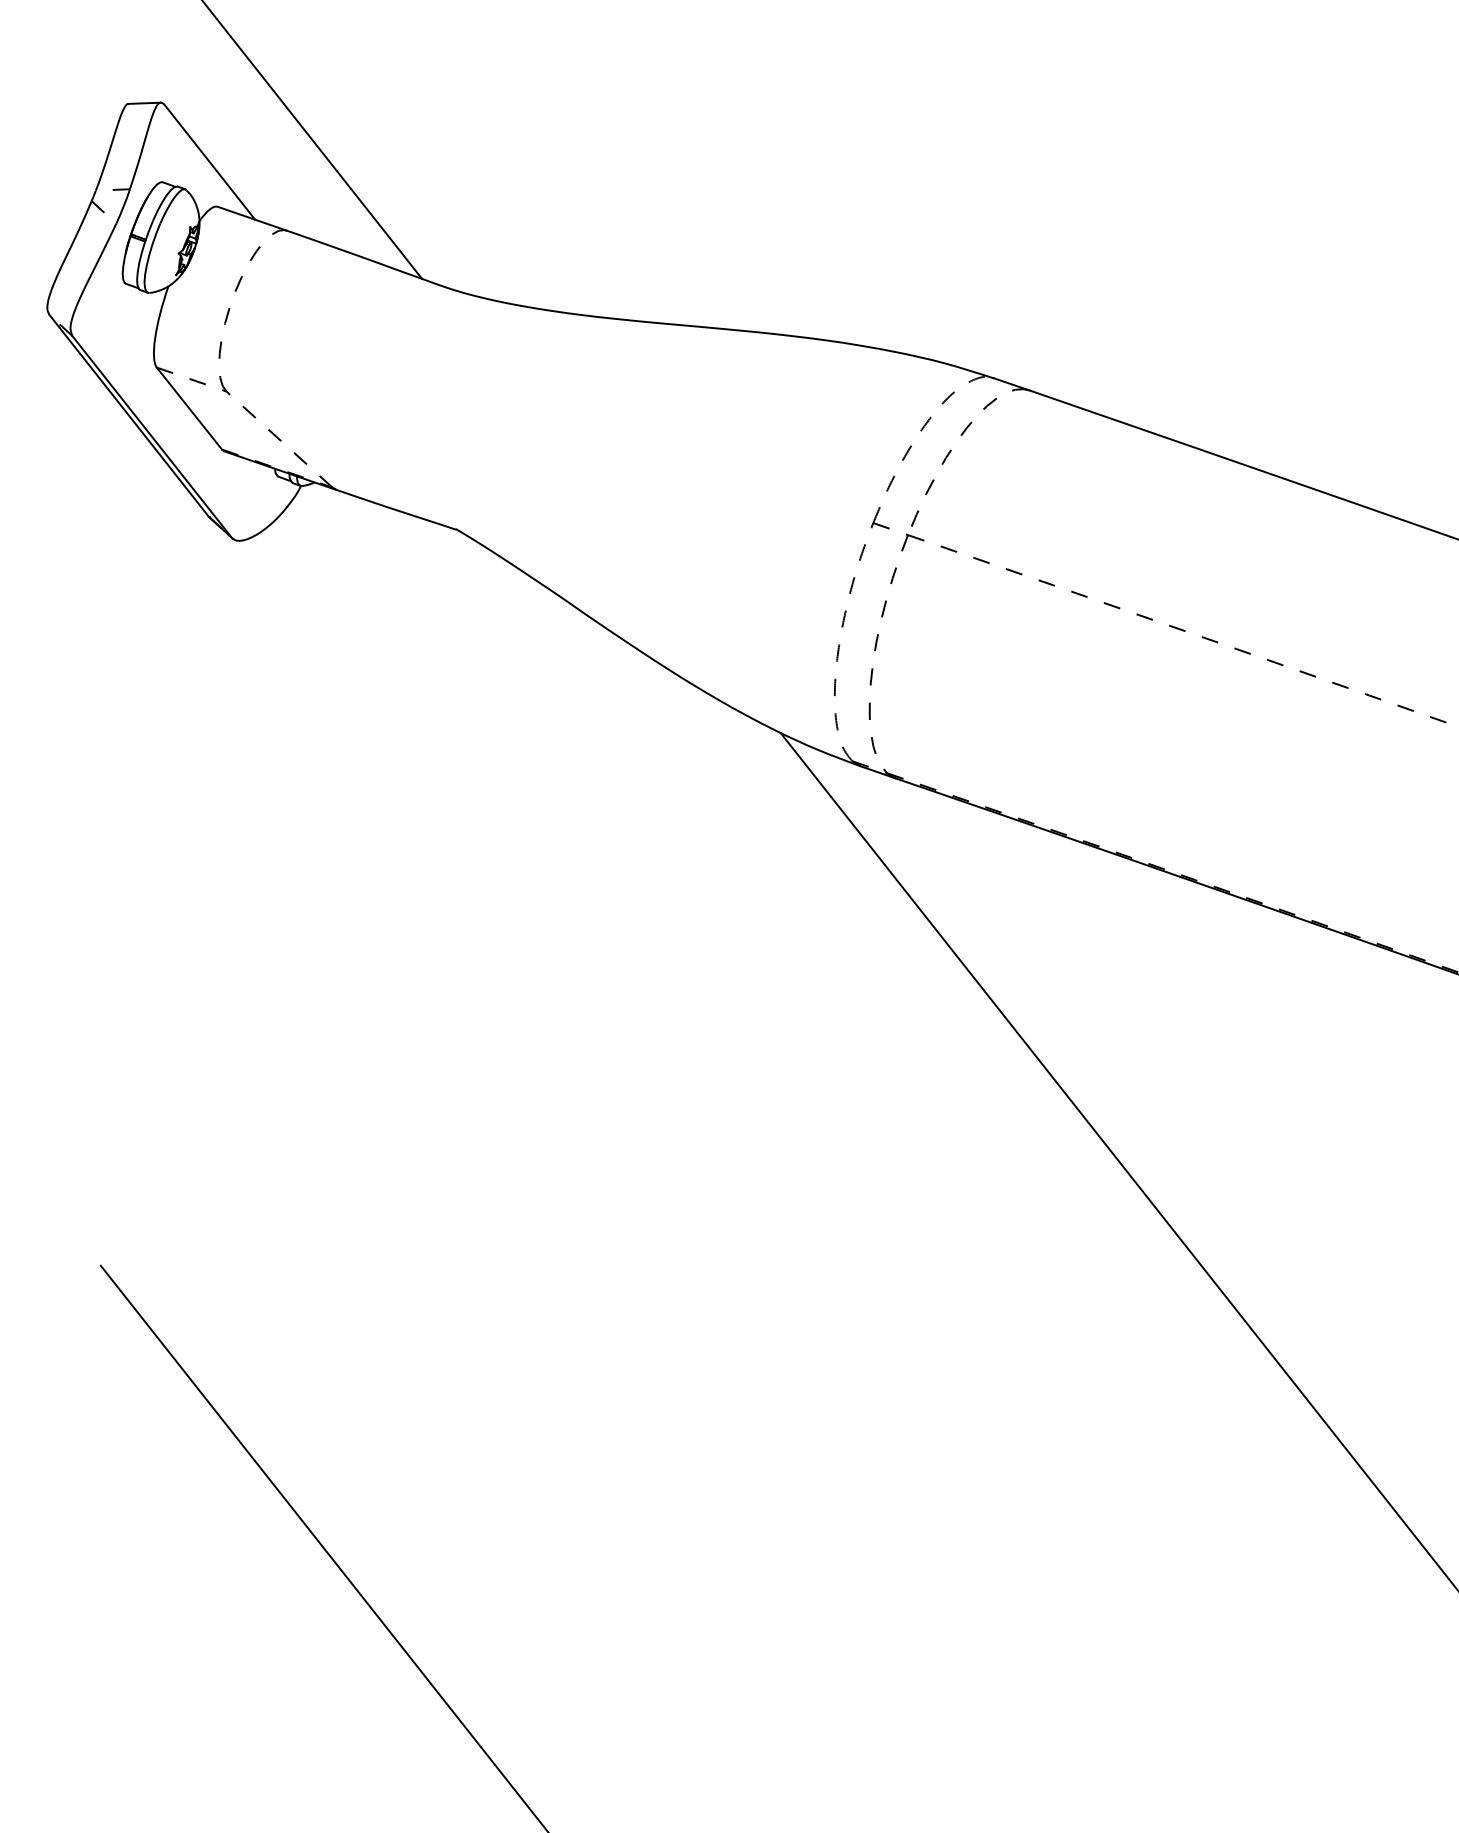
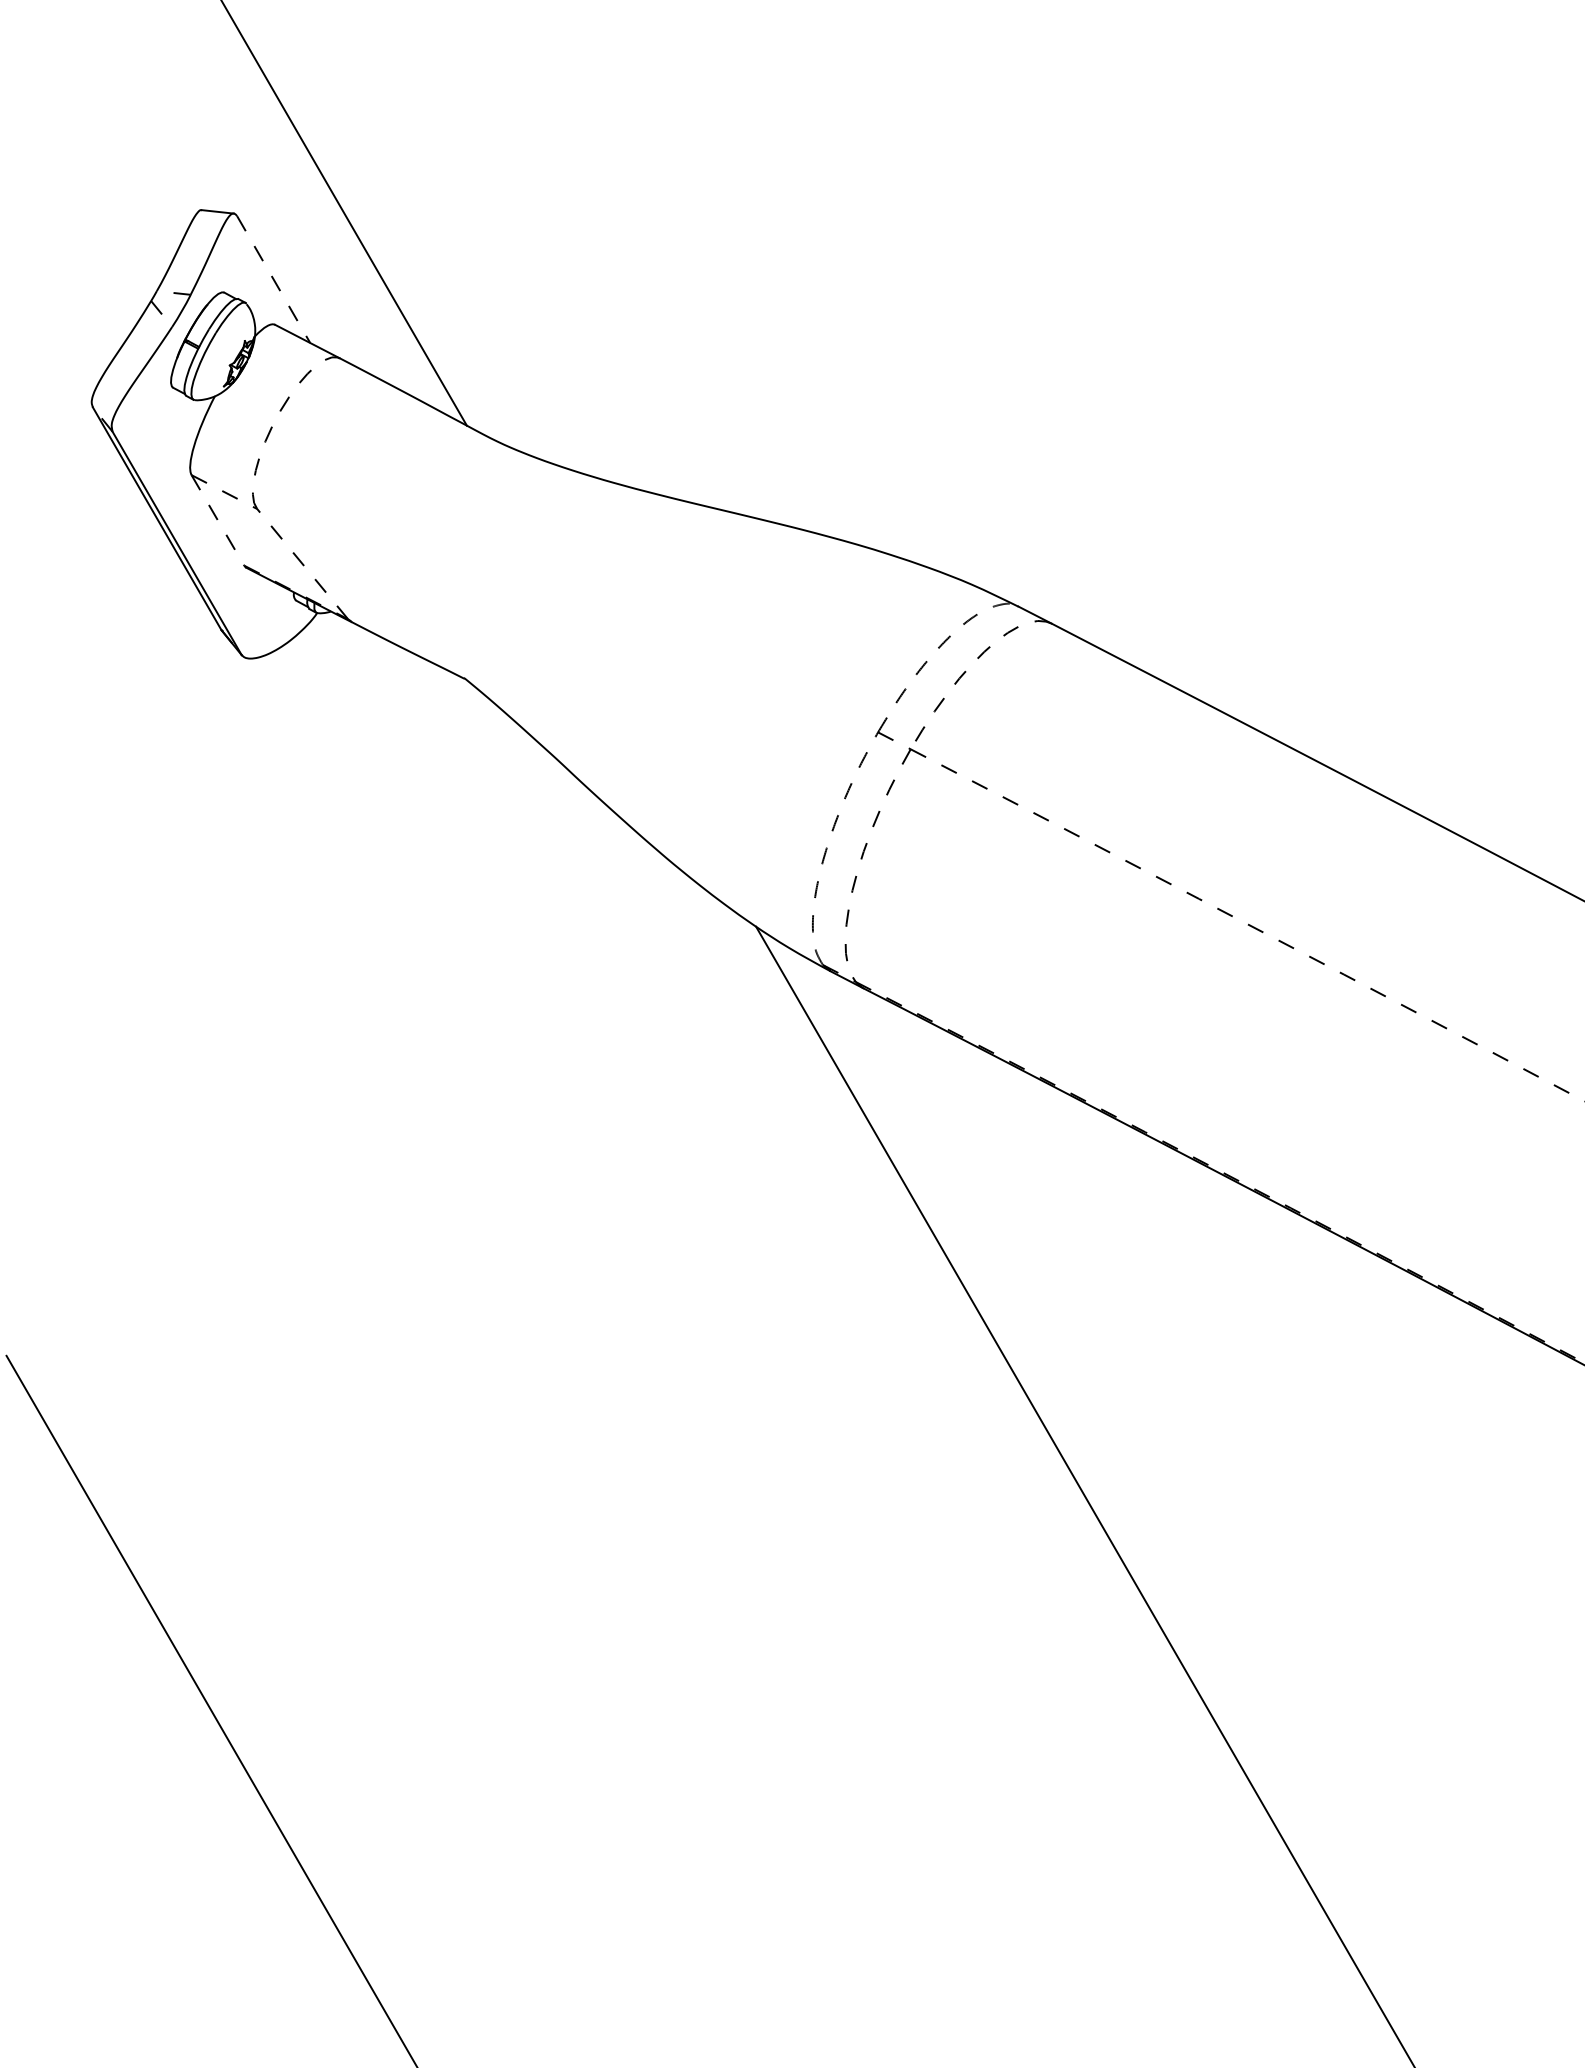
line: (209, 163) -> (273, 280), solid -> dashed
line: (190, 408) -> (218, 520), solid -> dashed

